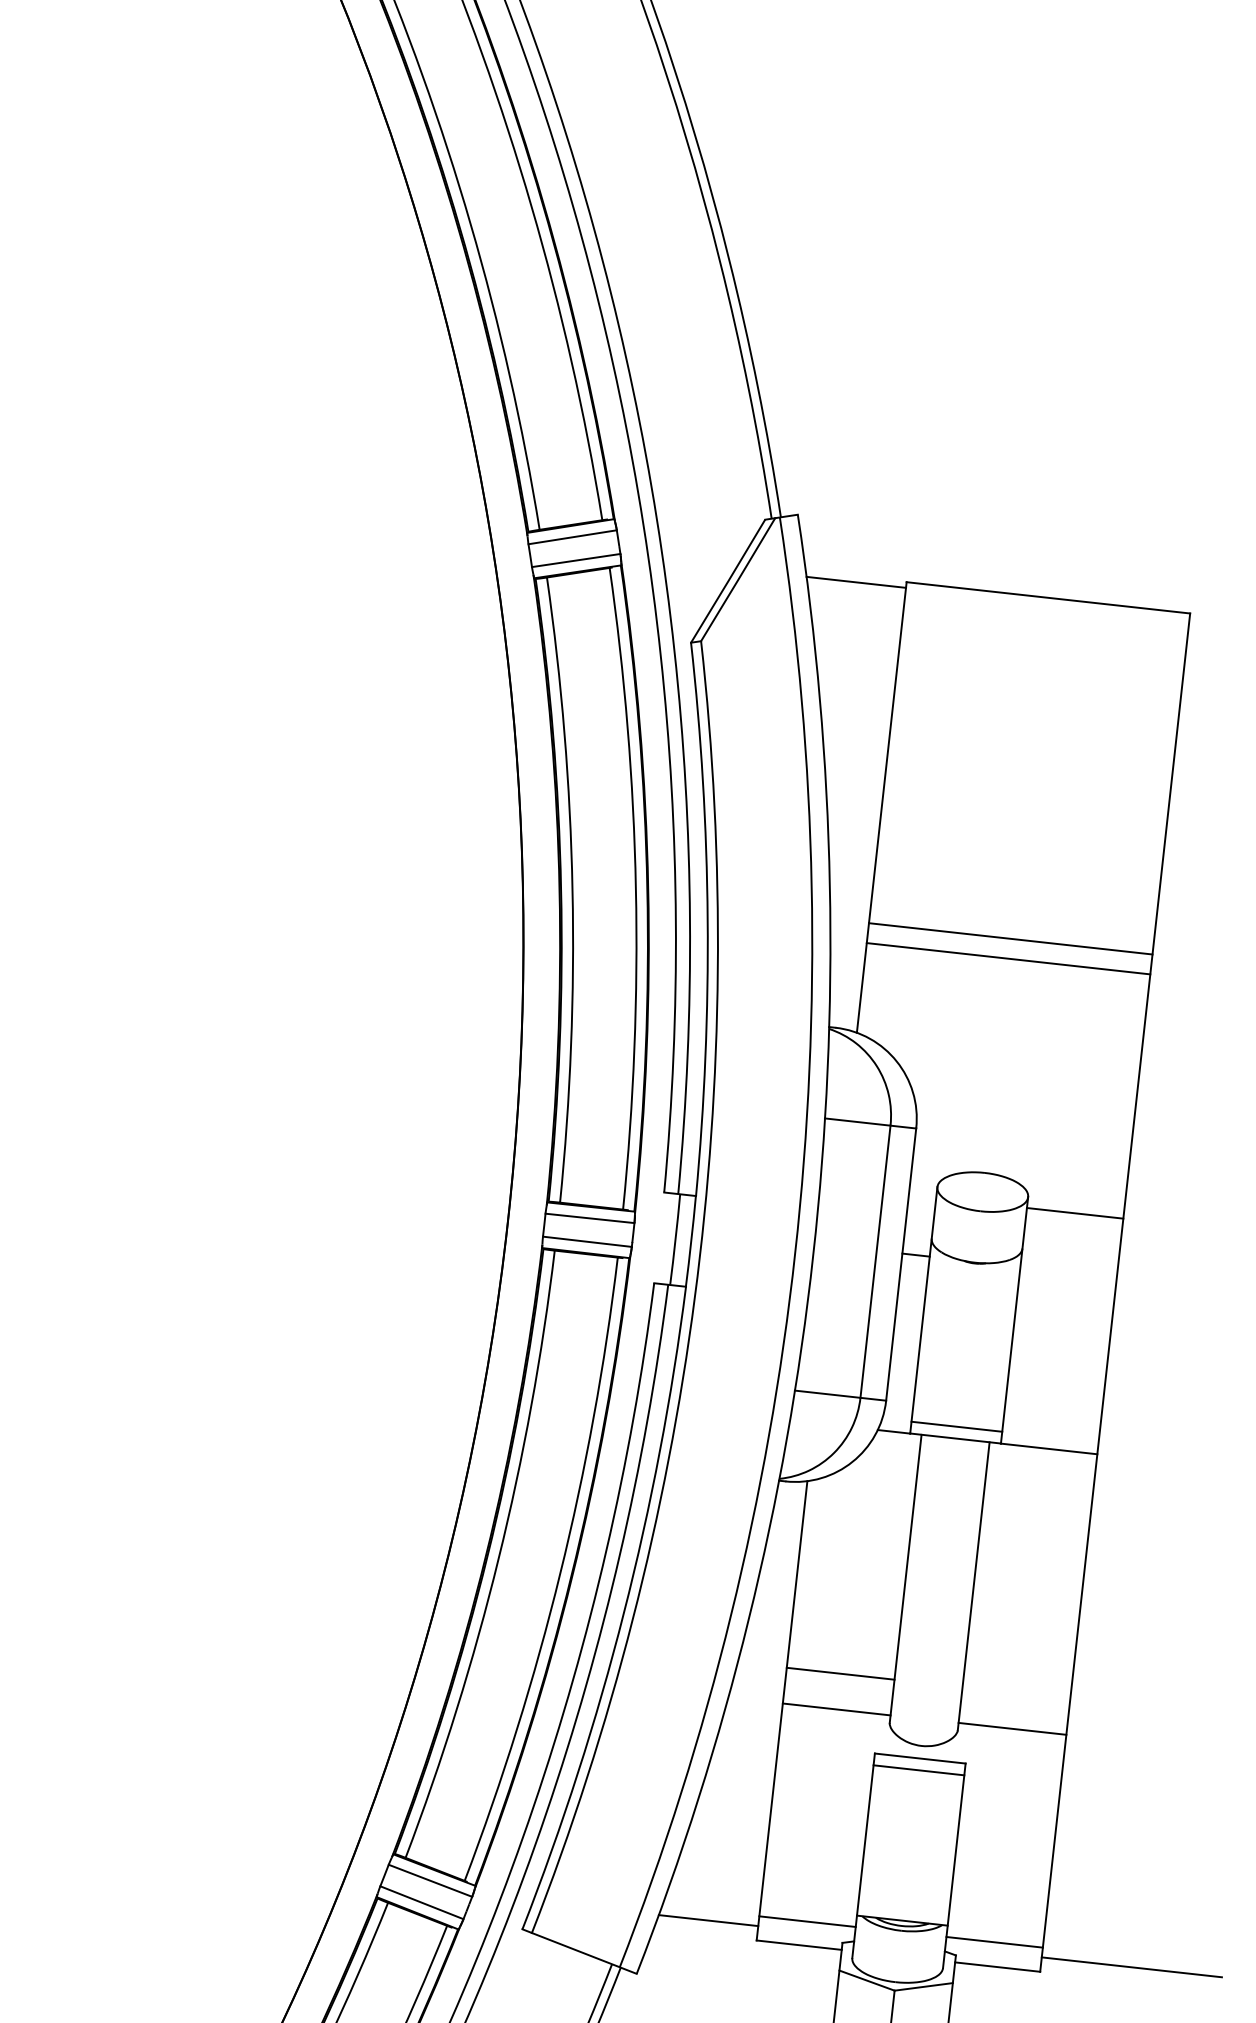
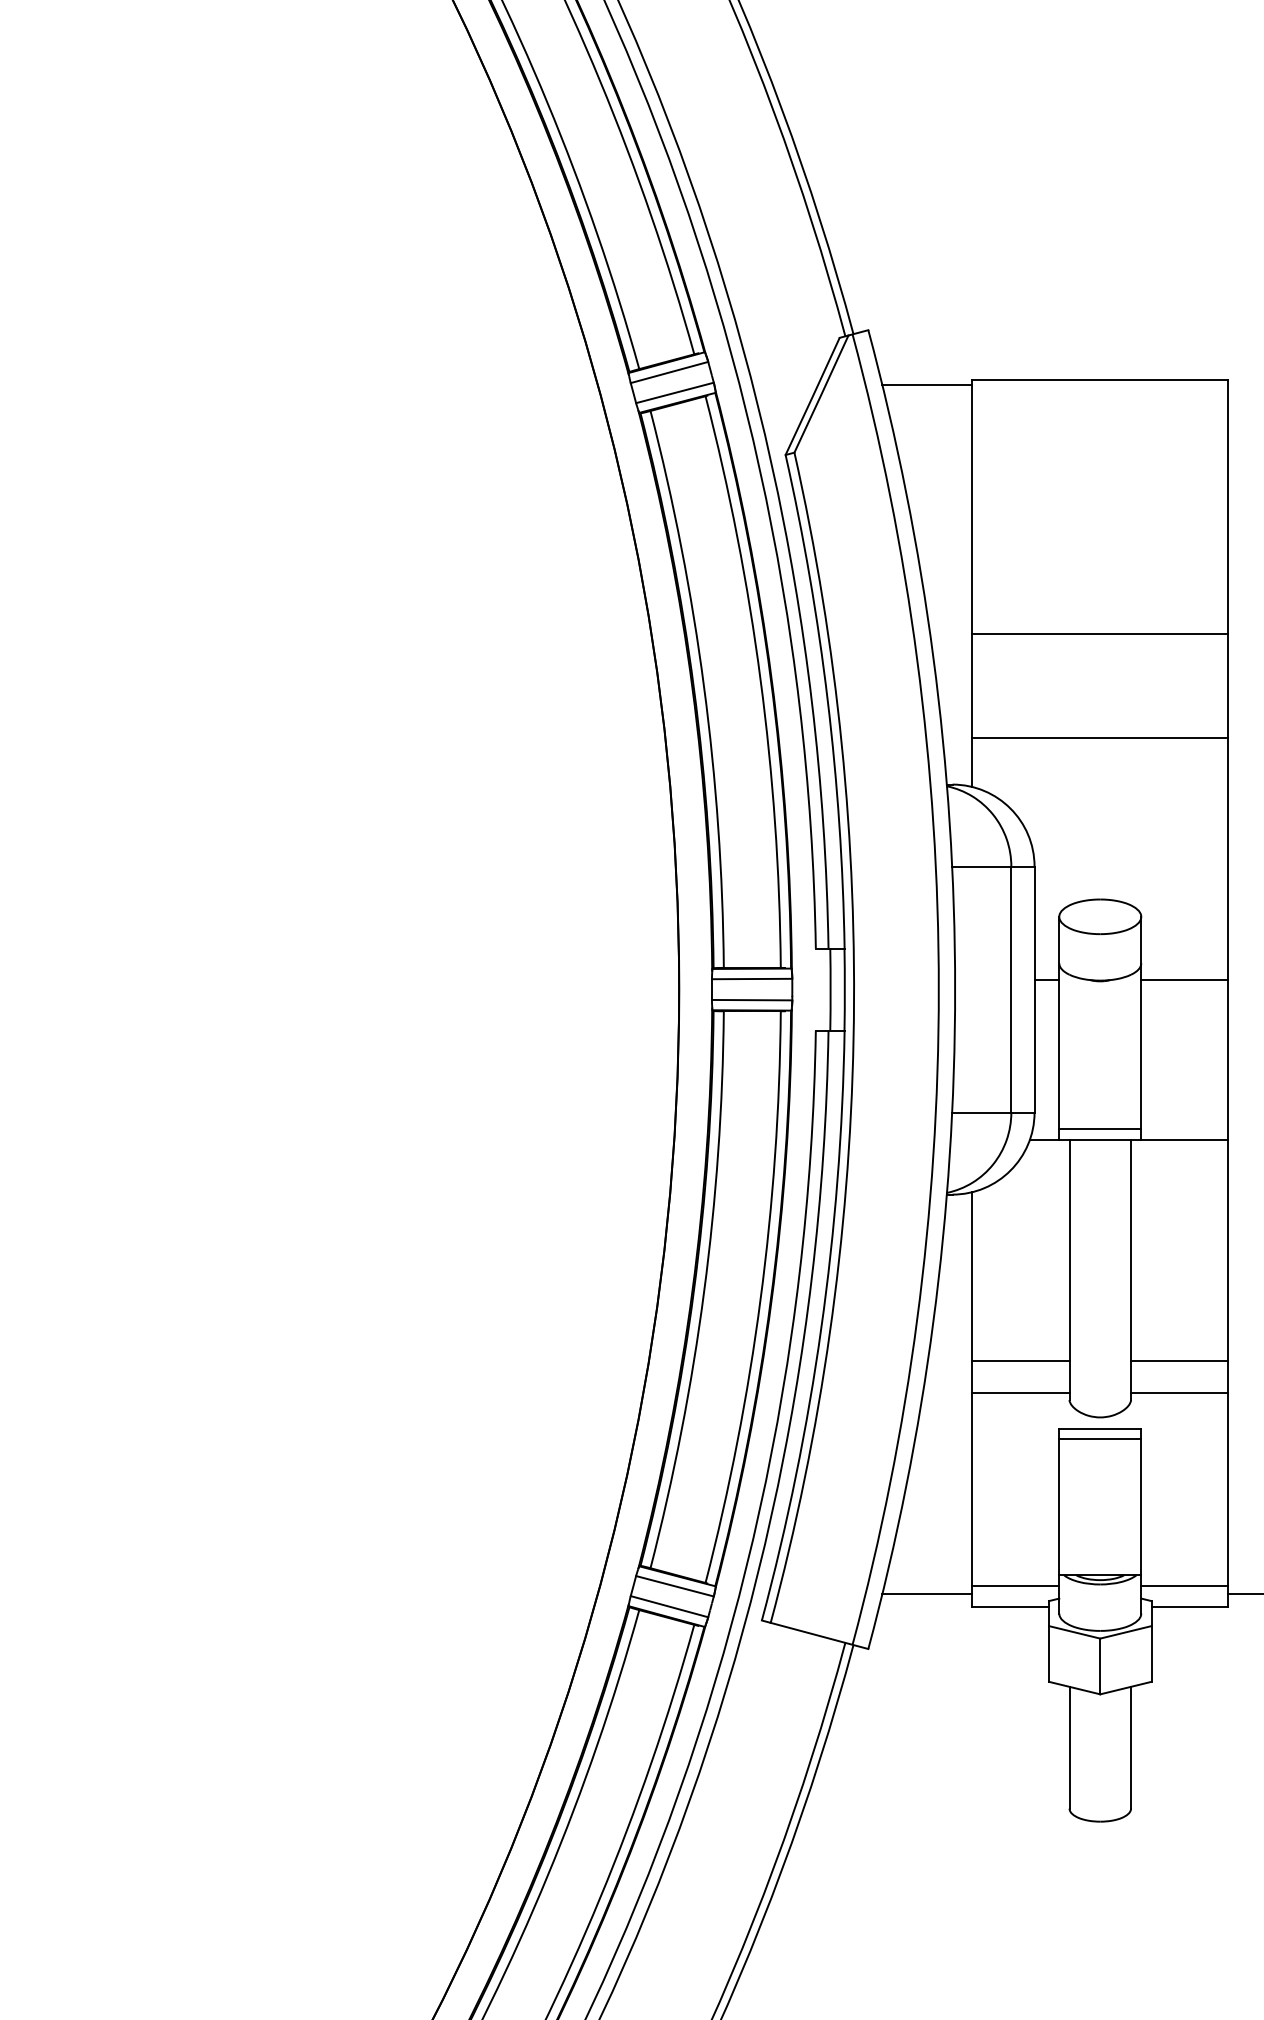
line: (1011, 938) -> (1100, 737), moved
line: (1008, 958) -> (1100, 633), moved
line: (1074, 1213) -> (1184, 979), moved
line: (1016, 1692) -> (1179, 1360), added

